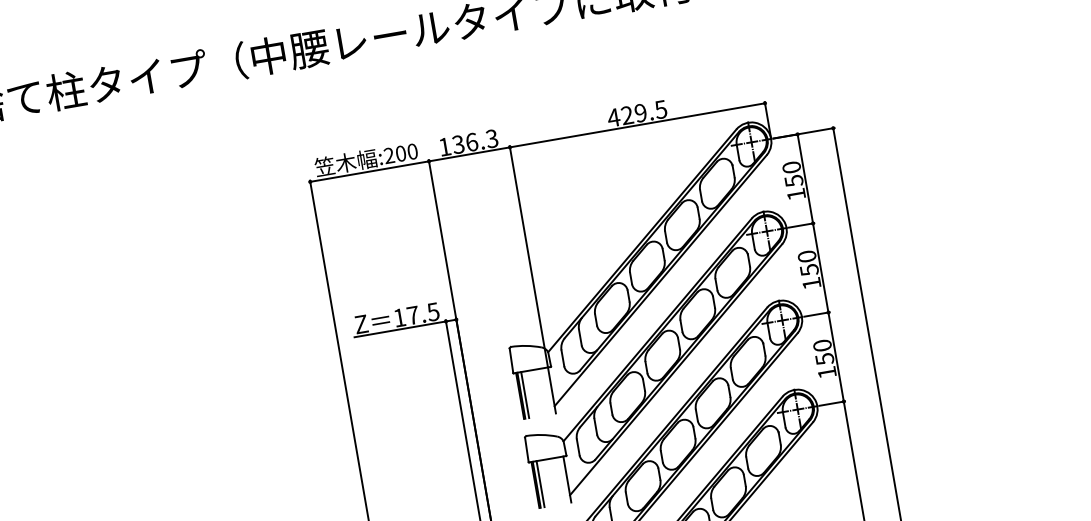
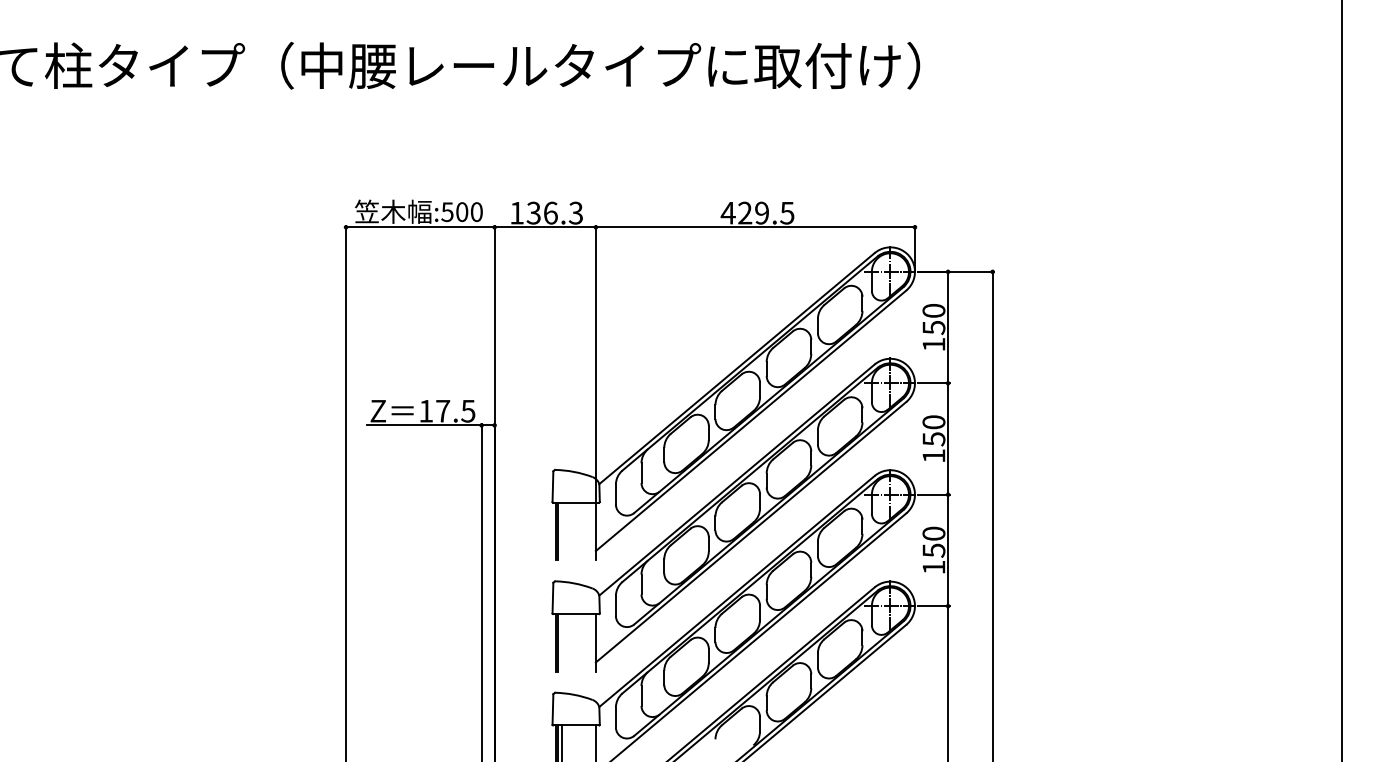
text: (389, 156) -> (447, 212), :200 -> :500
line: (525, 395) -> (562, 531), removed
line: (540, 483) -> (562, 642), removed

